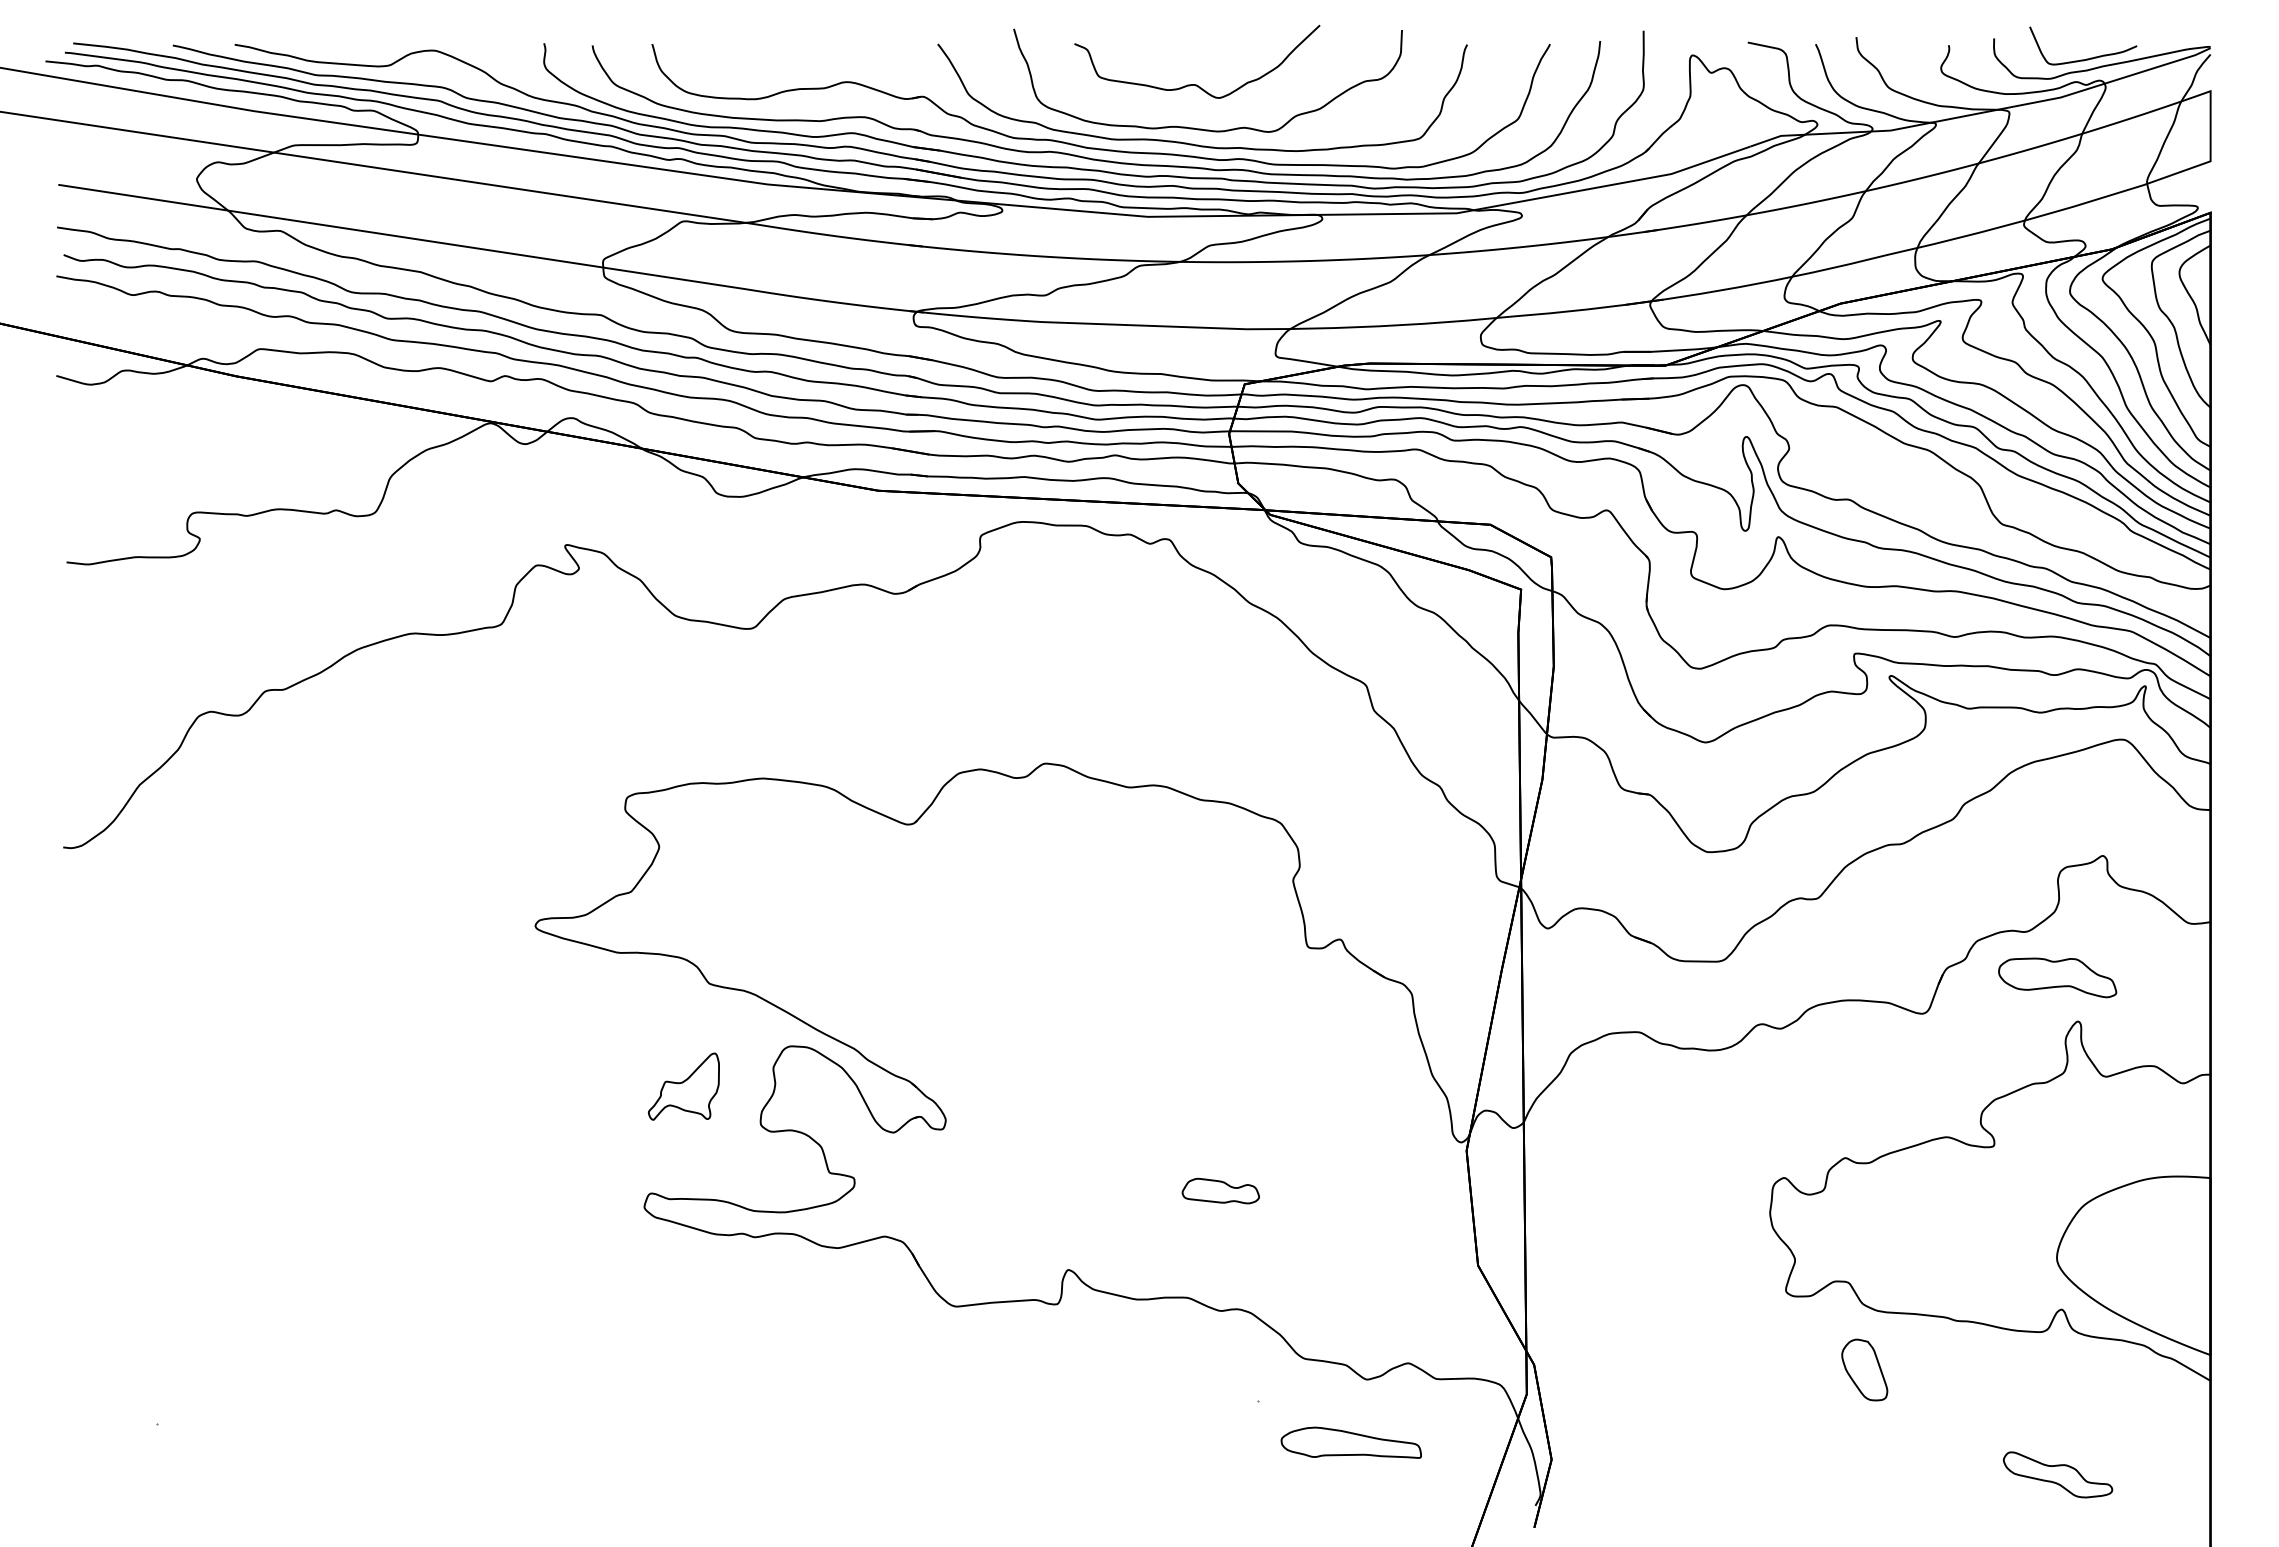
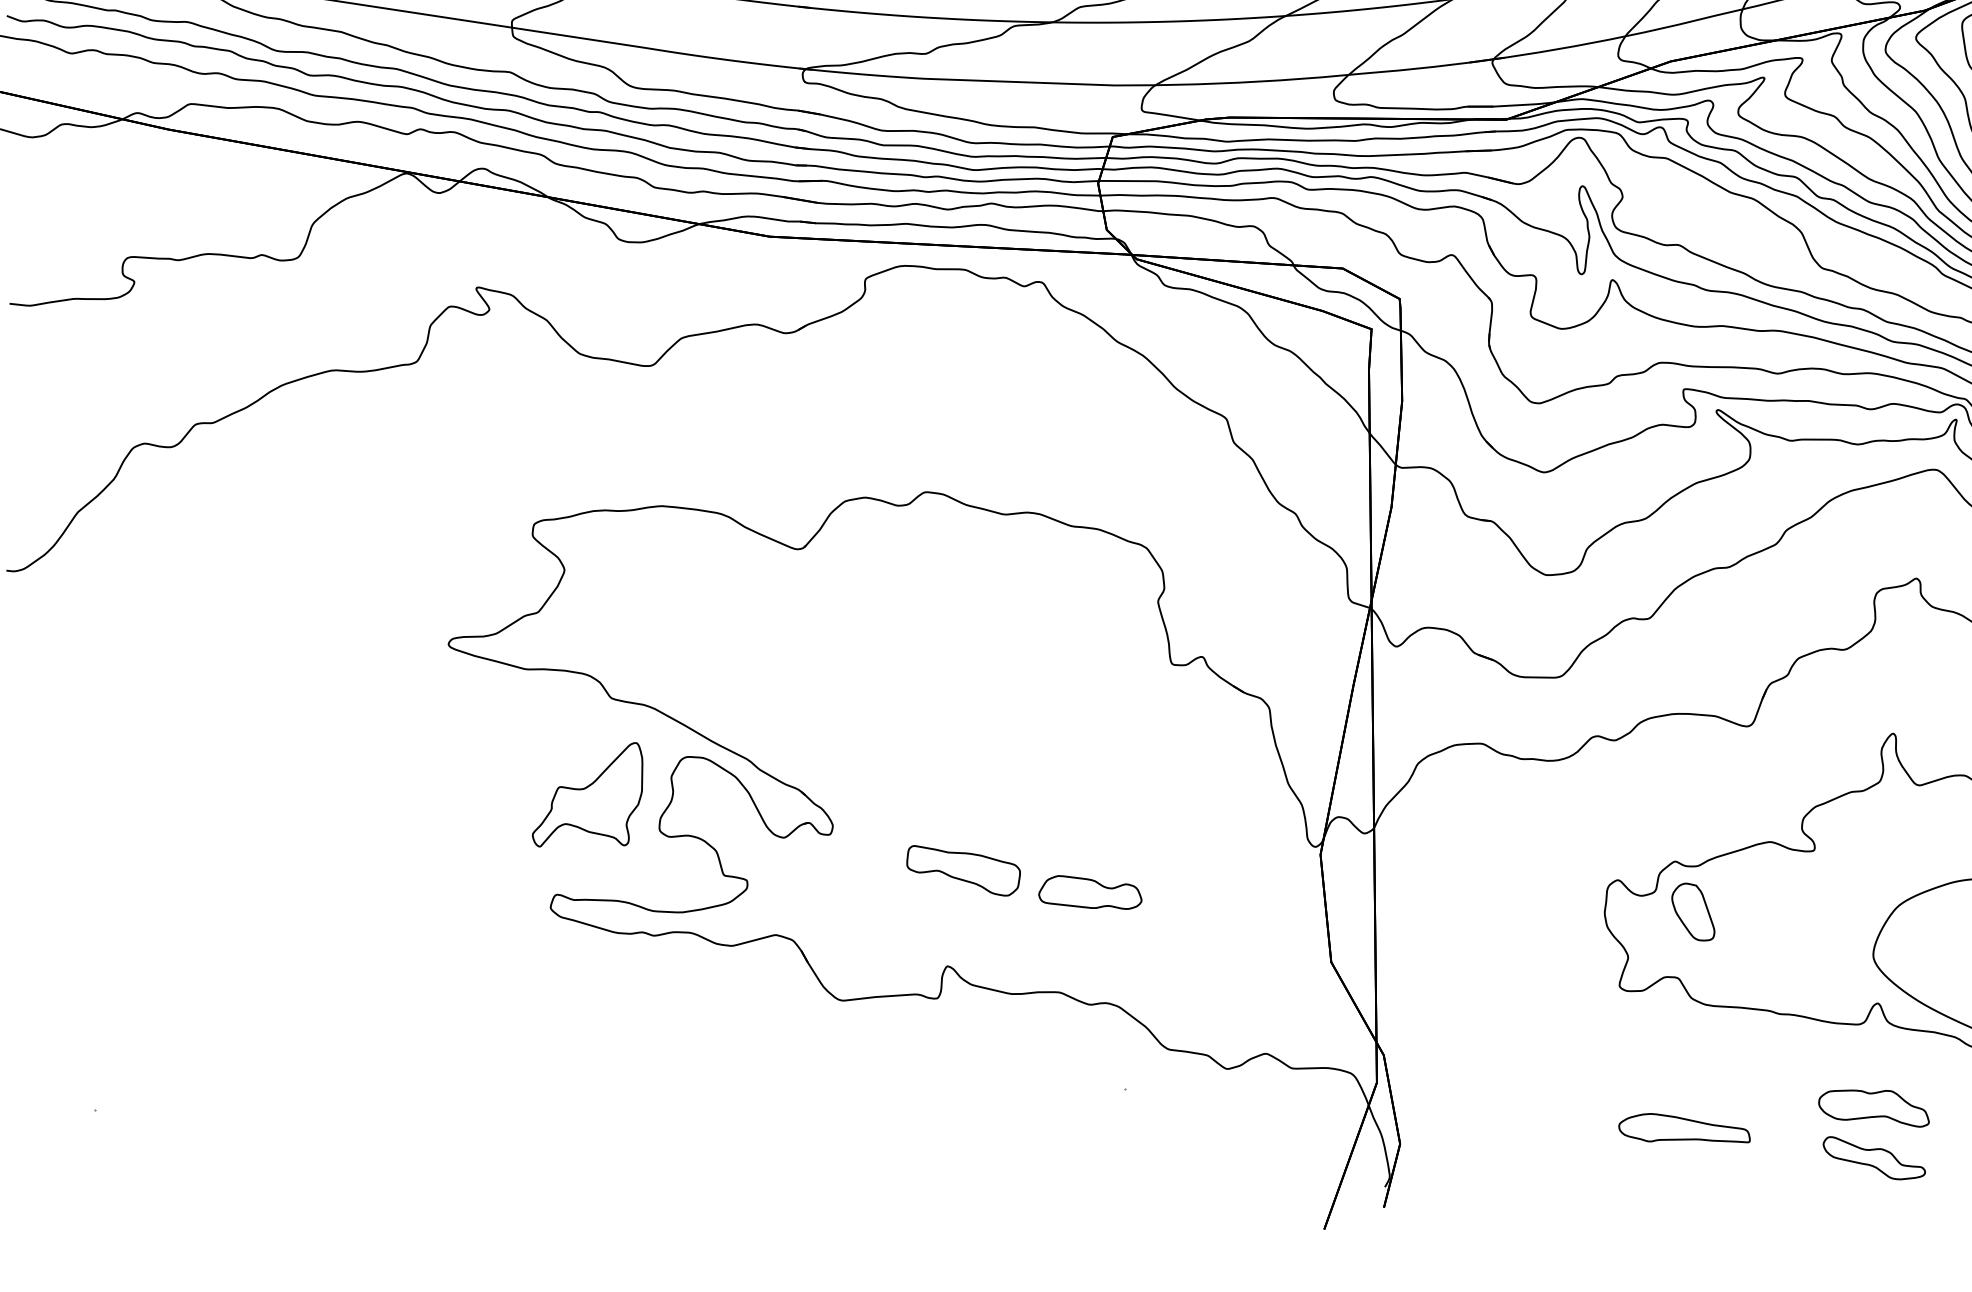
part: (2057, 977) -> (1873, 1108), moved
part: (683, 1086) -> (587, 794), size x1.67
part: (1085, 1167) -> (963, 870), added
part: (1220, 1190) -> (1090, 891), size x1.43
part: (1864, 1369) -> (1693, 911), moved
part: (1350, 1442) -> (1683, 1127), moved

